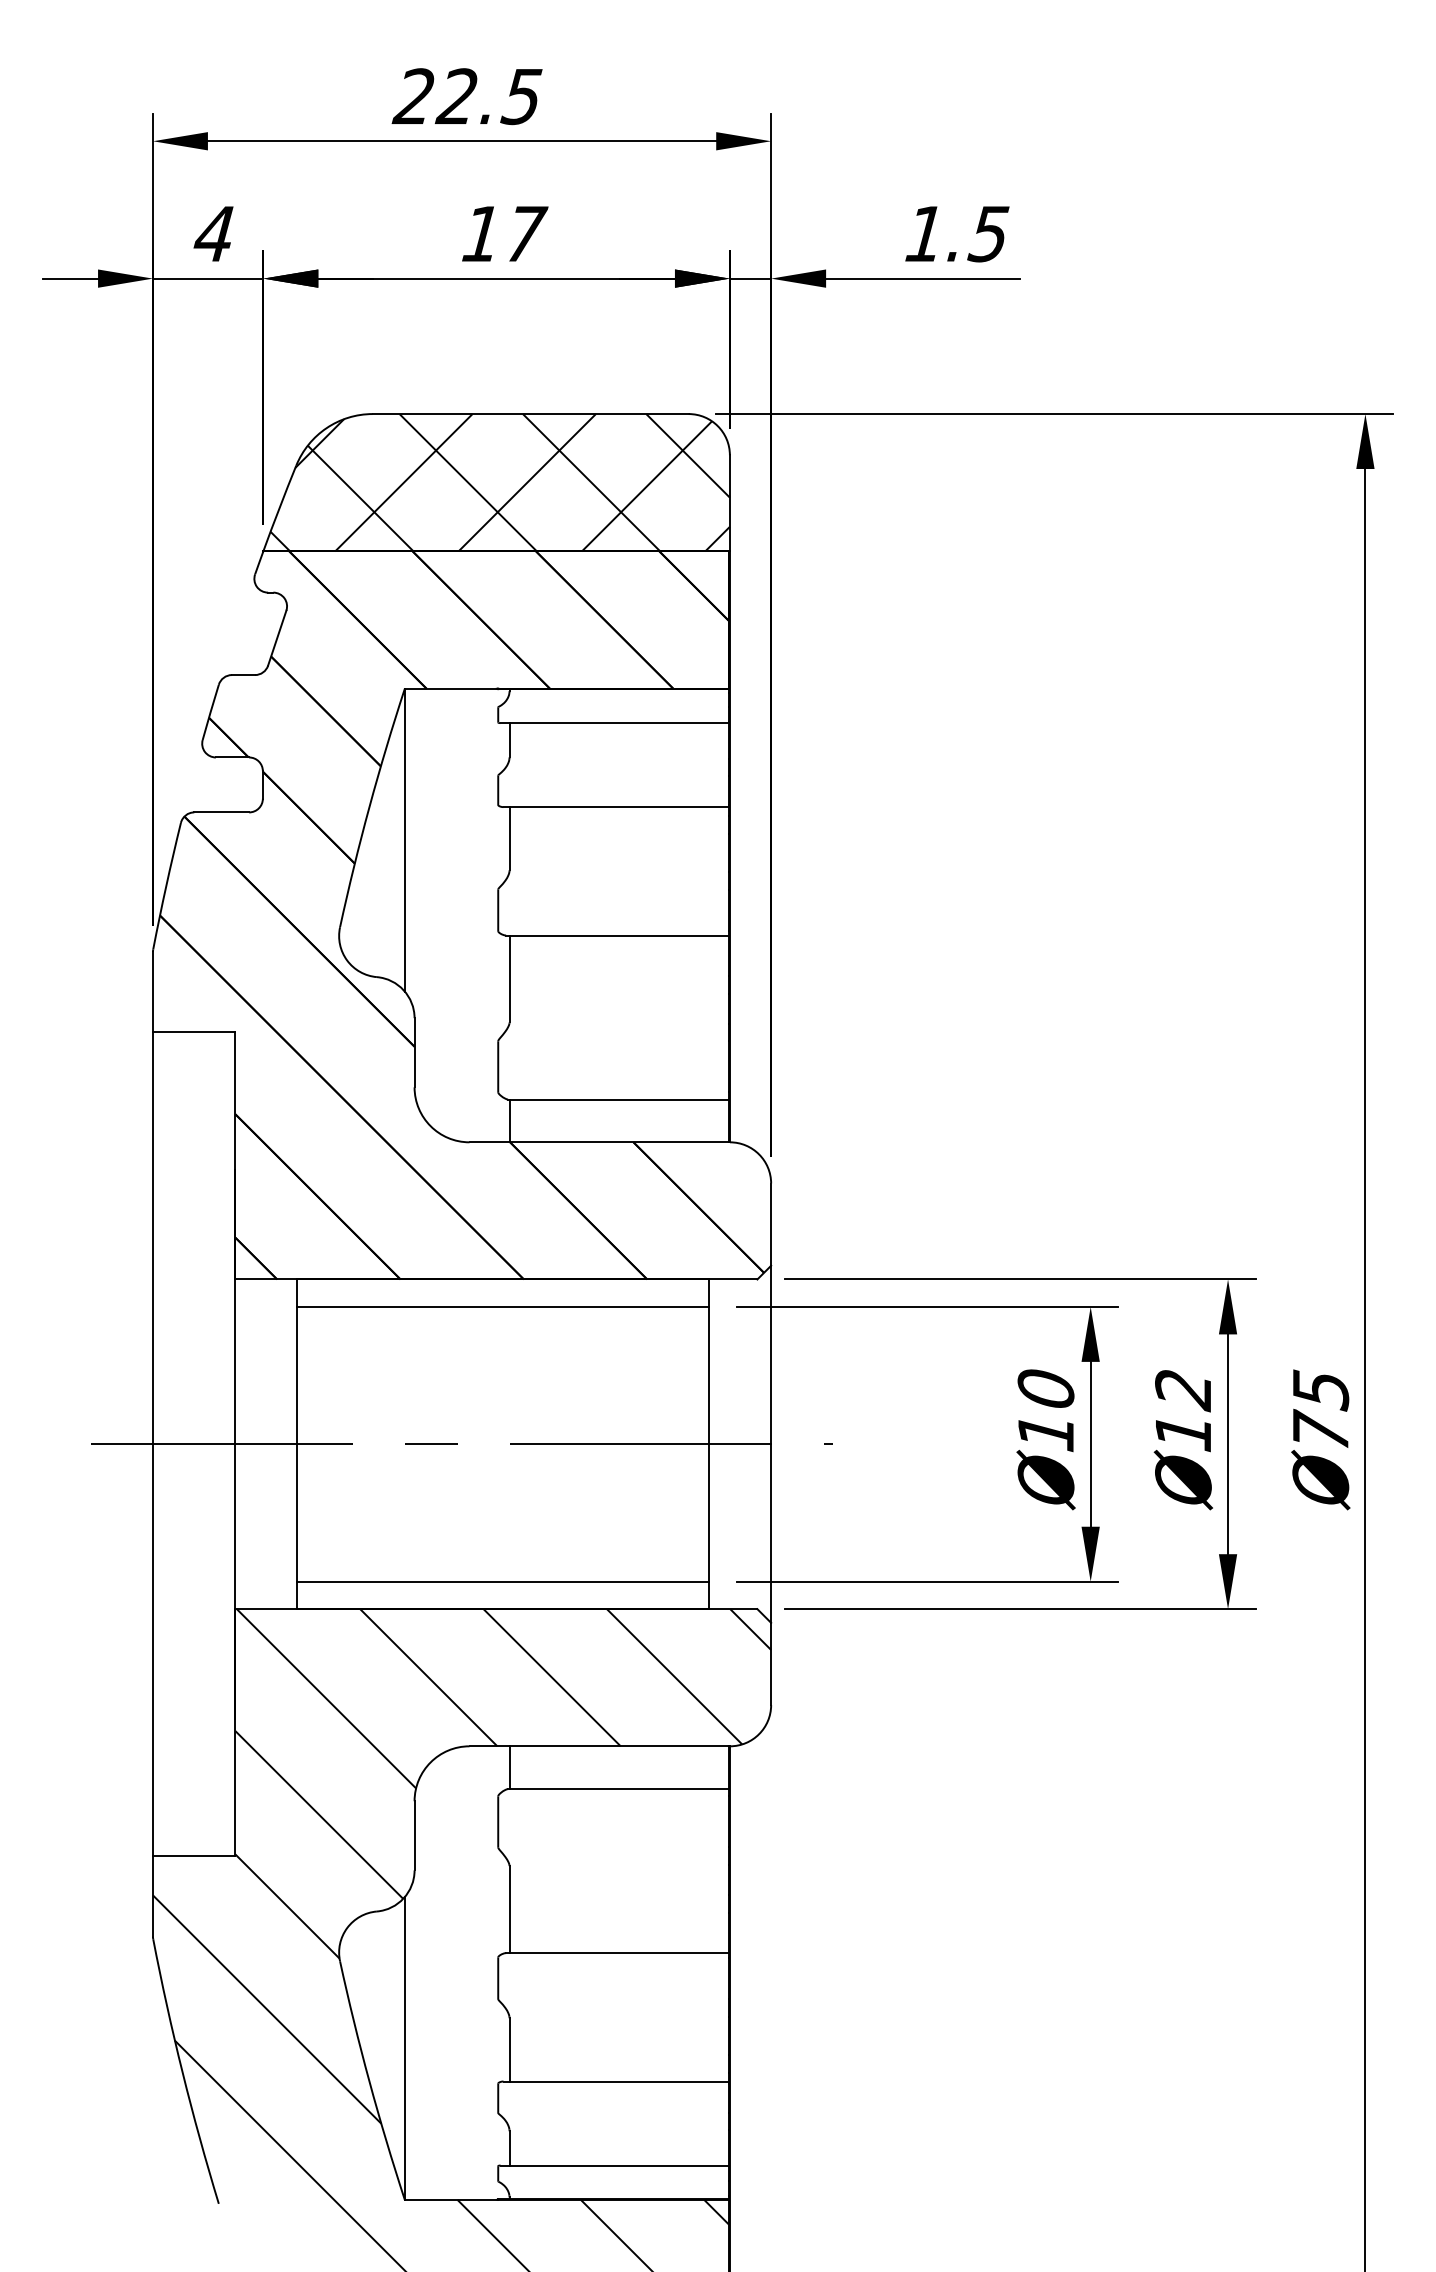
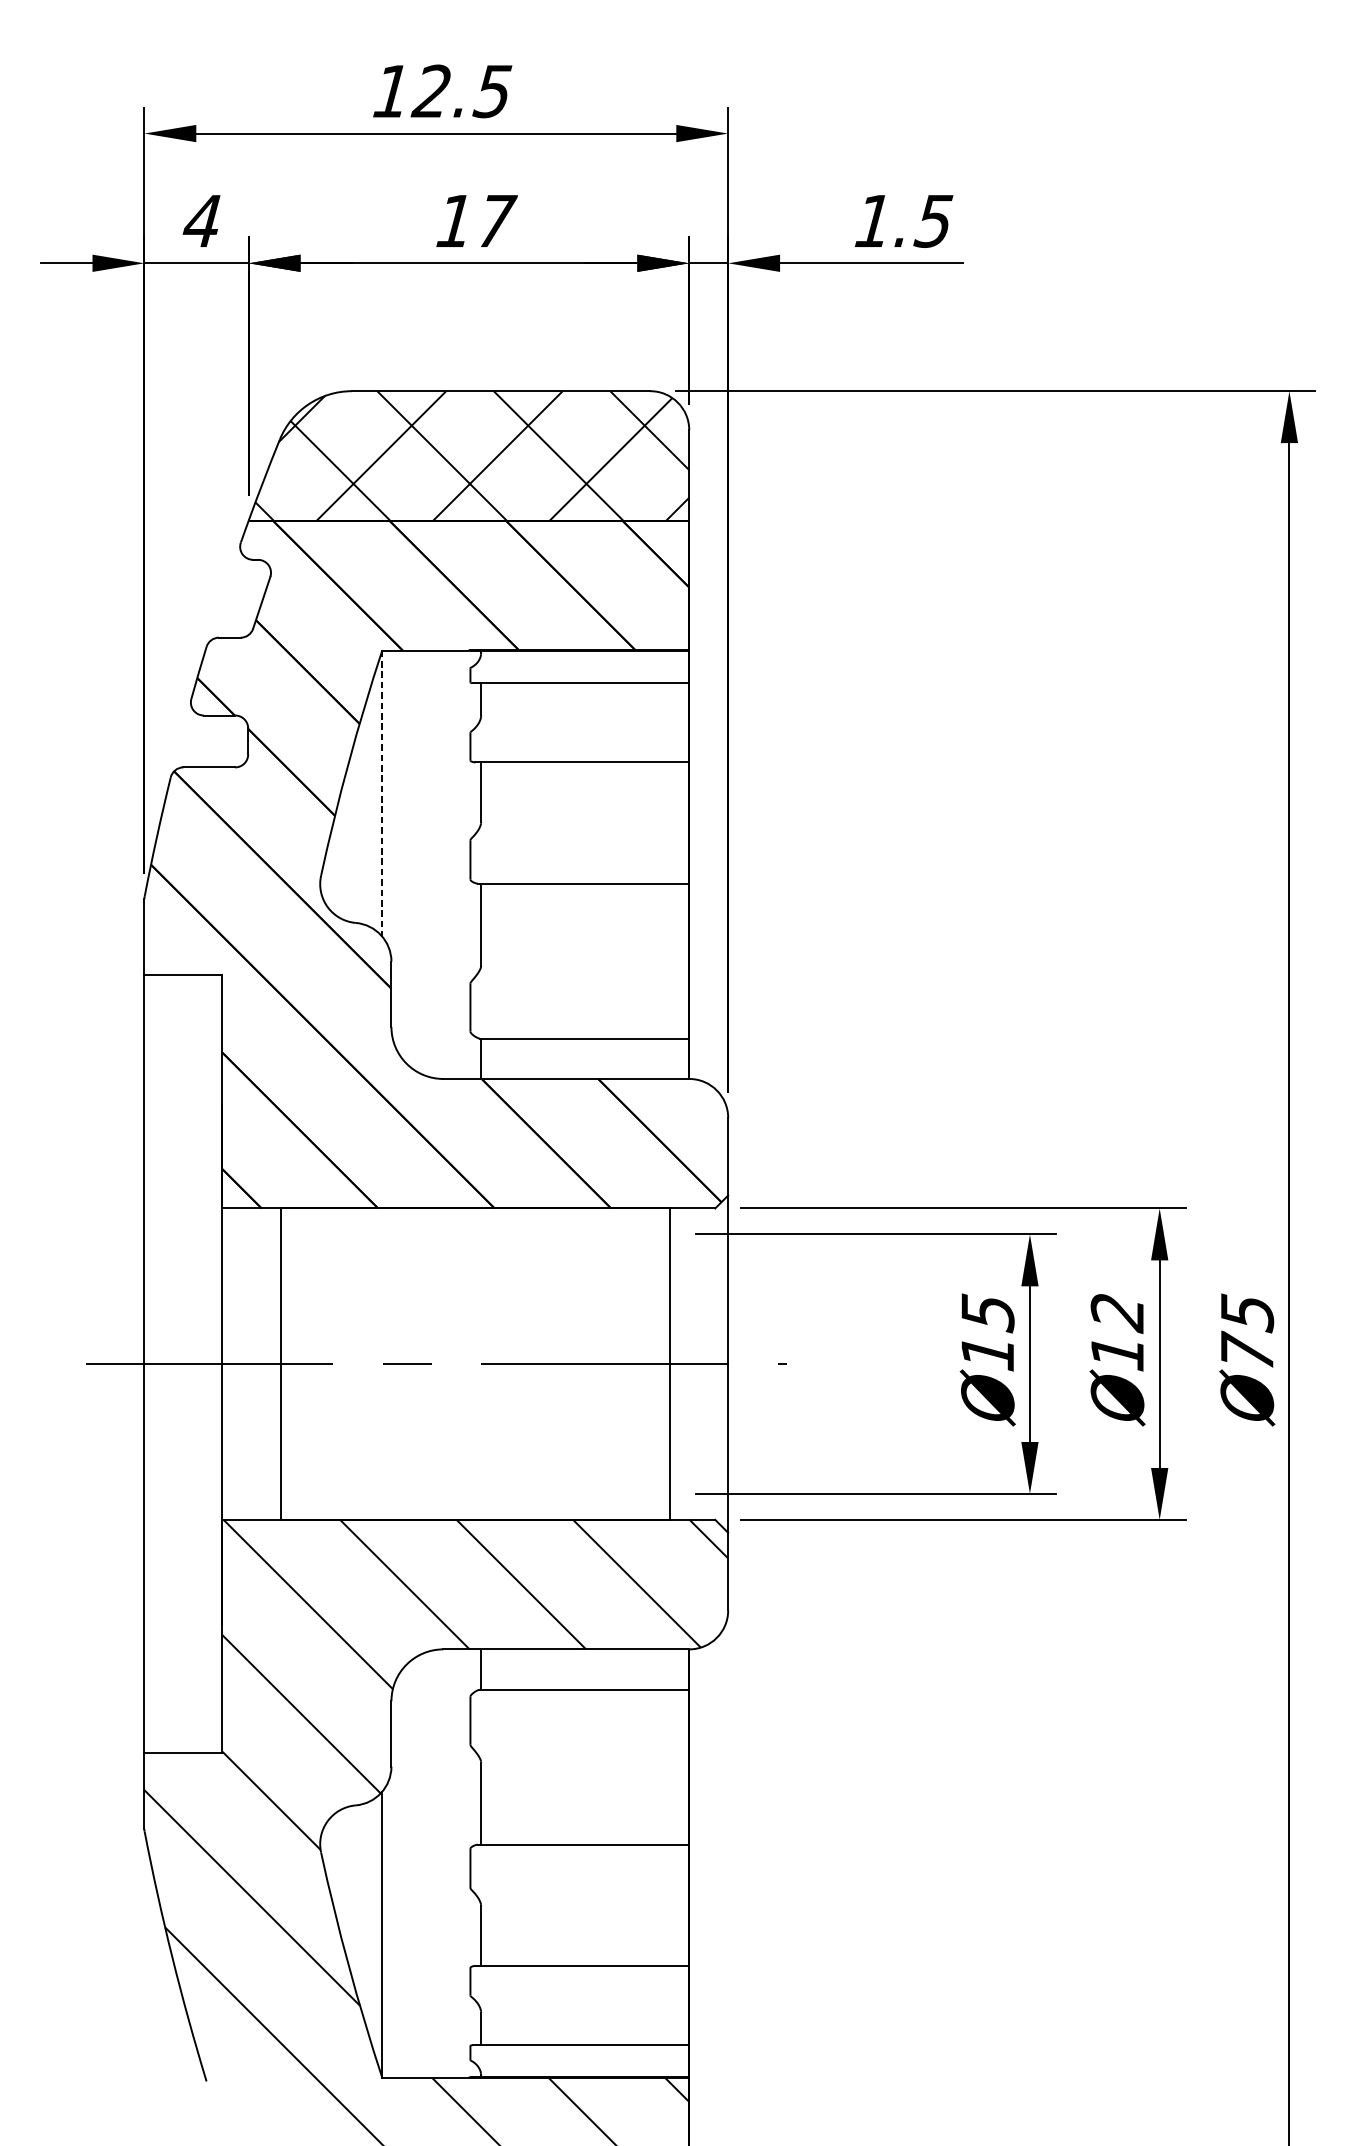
text: (412, 95) -> (389, 90), 22.5 -> 12.5
line: (404, 840) -> (381, 793), solid -> dashed
line: (503, 1306) -> (475, 1234), removed
text: (1045, 1390) -> (987, 1313), Ø10 -> Ø15
line: (503, 1581) -> (475, 1493), removed

